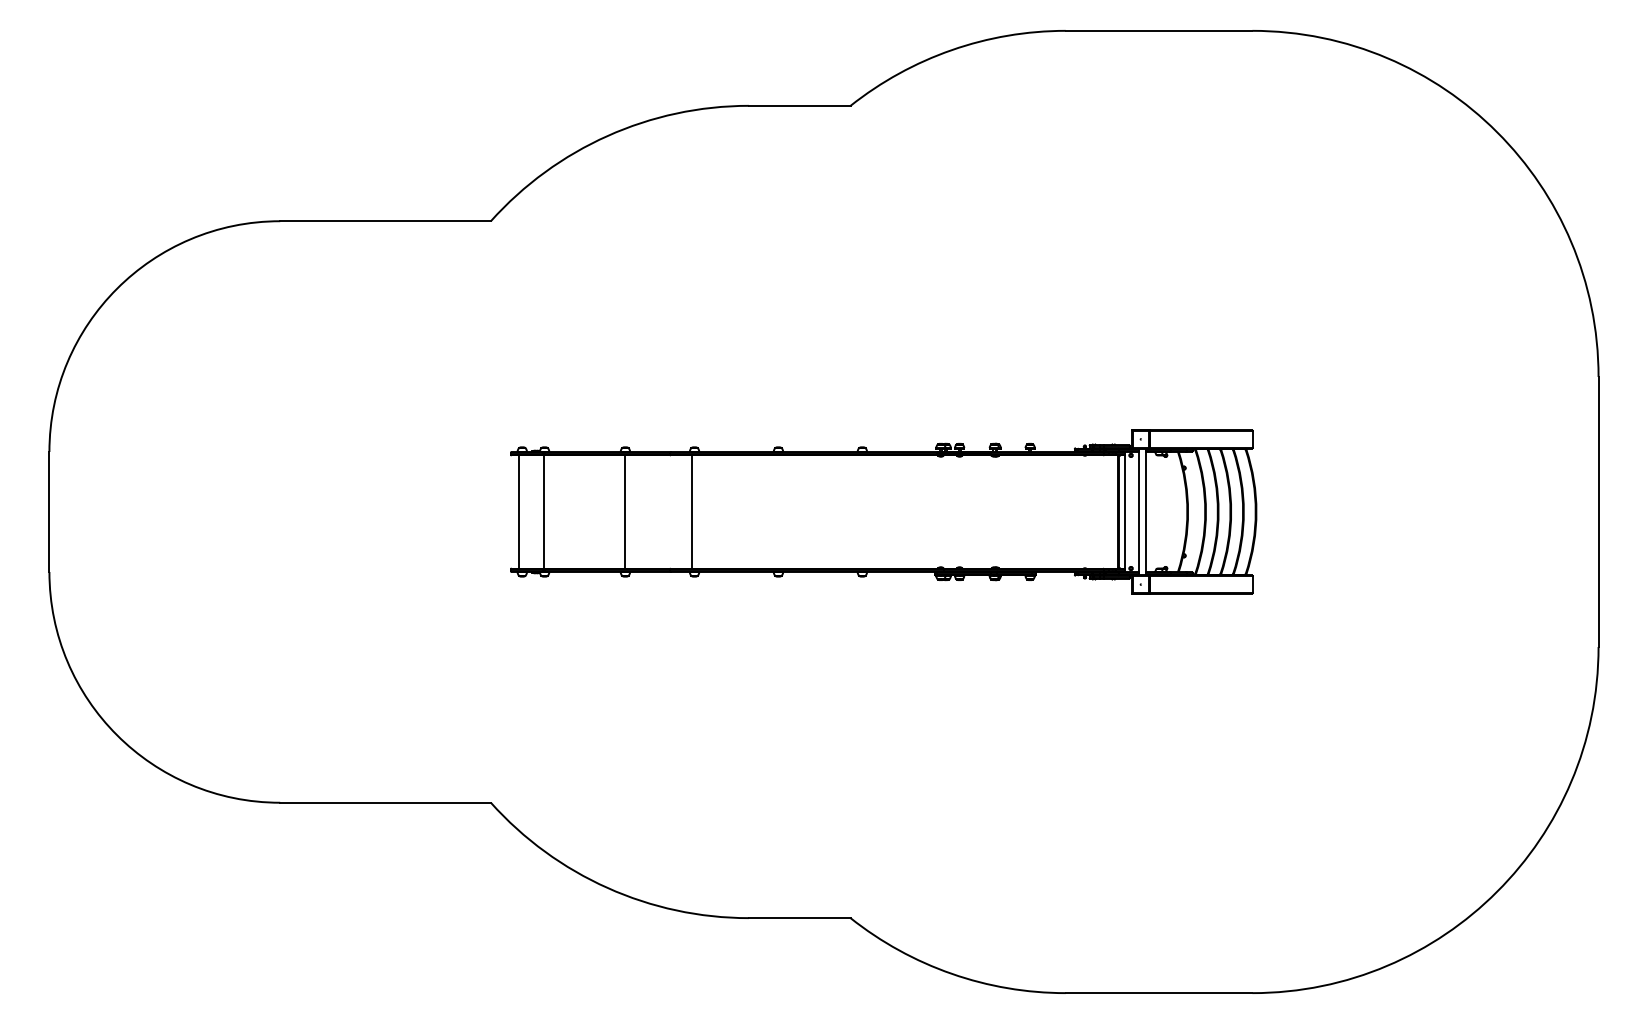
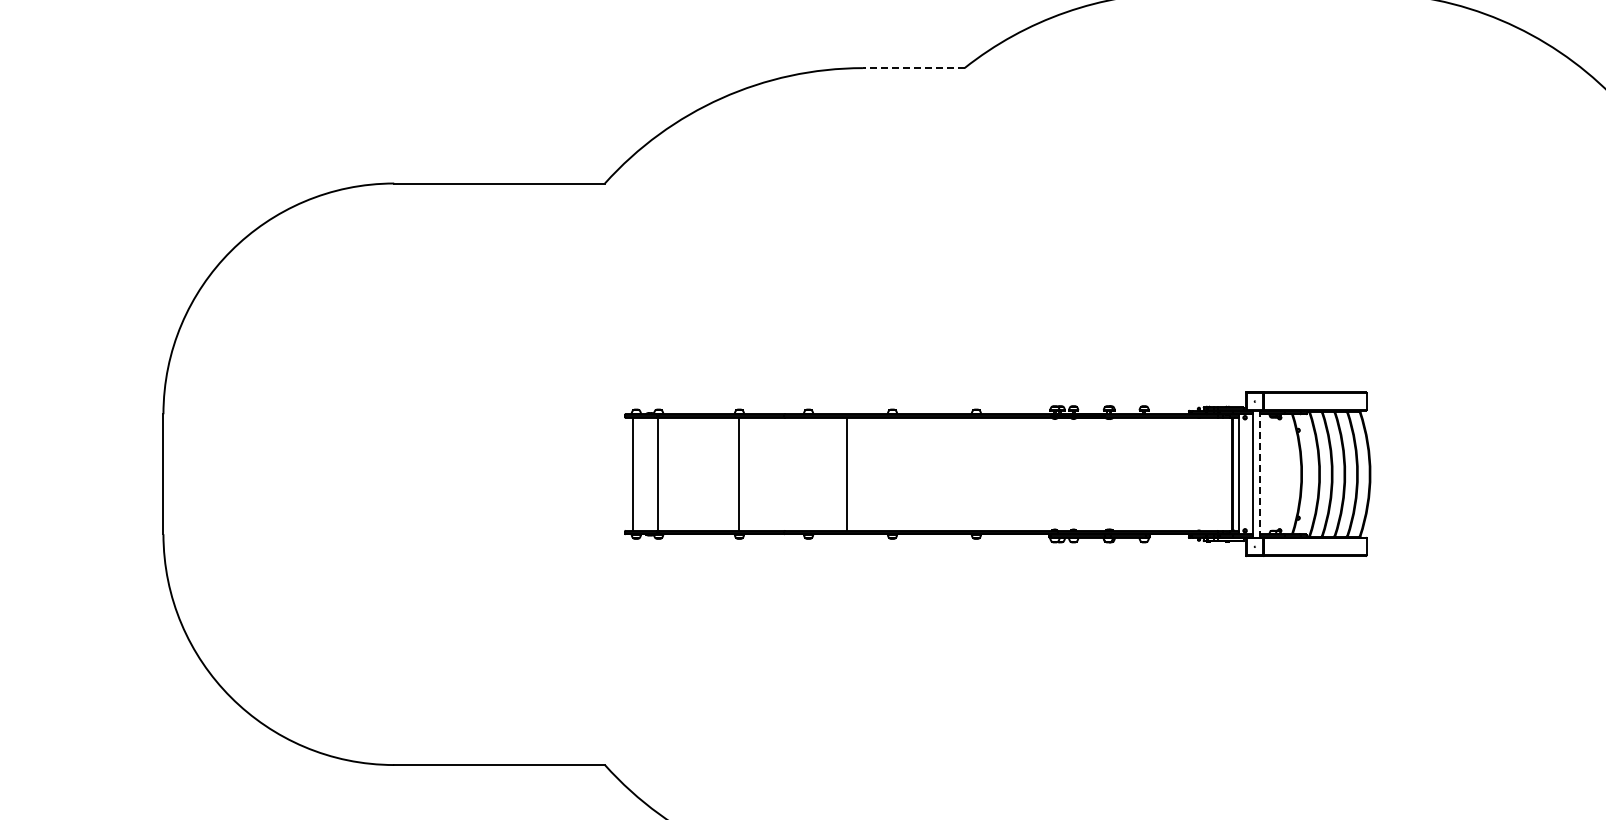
line: (799, 105) -> (913, 67), solid -> dashed
line: (692, 511) -> (847, 473), moved
line: (1145, 511) -> (1259, 473), solid -> dashed

